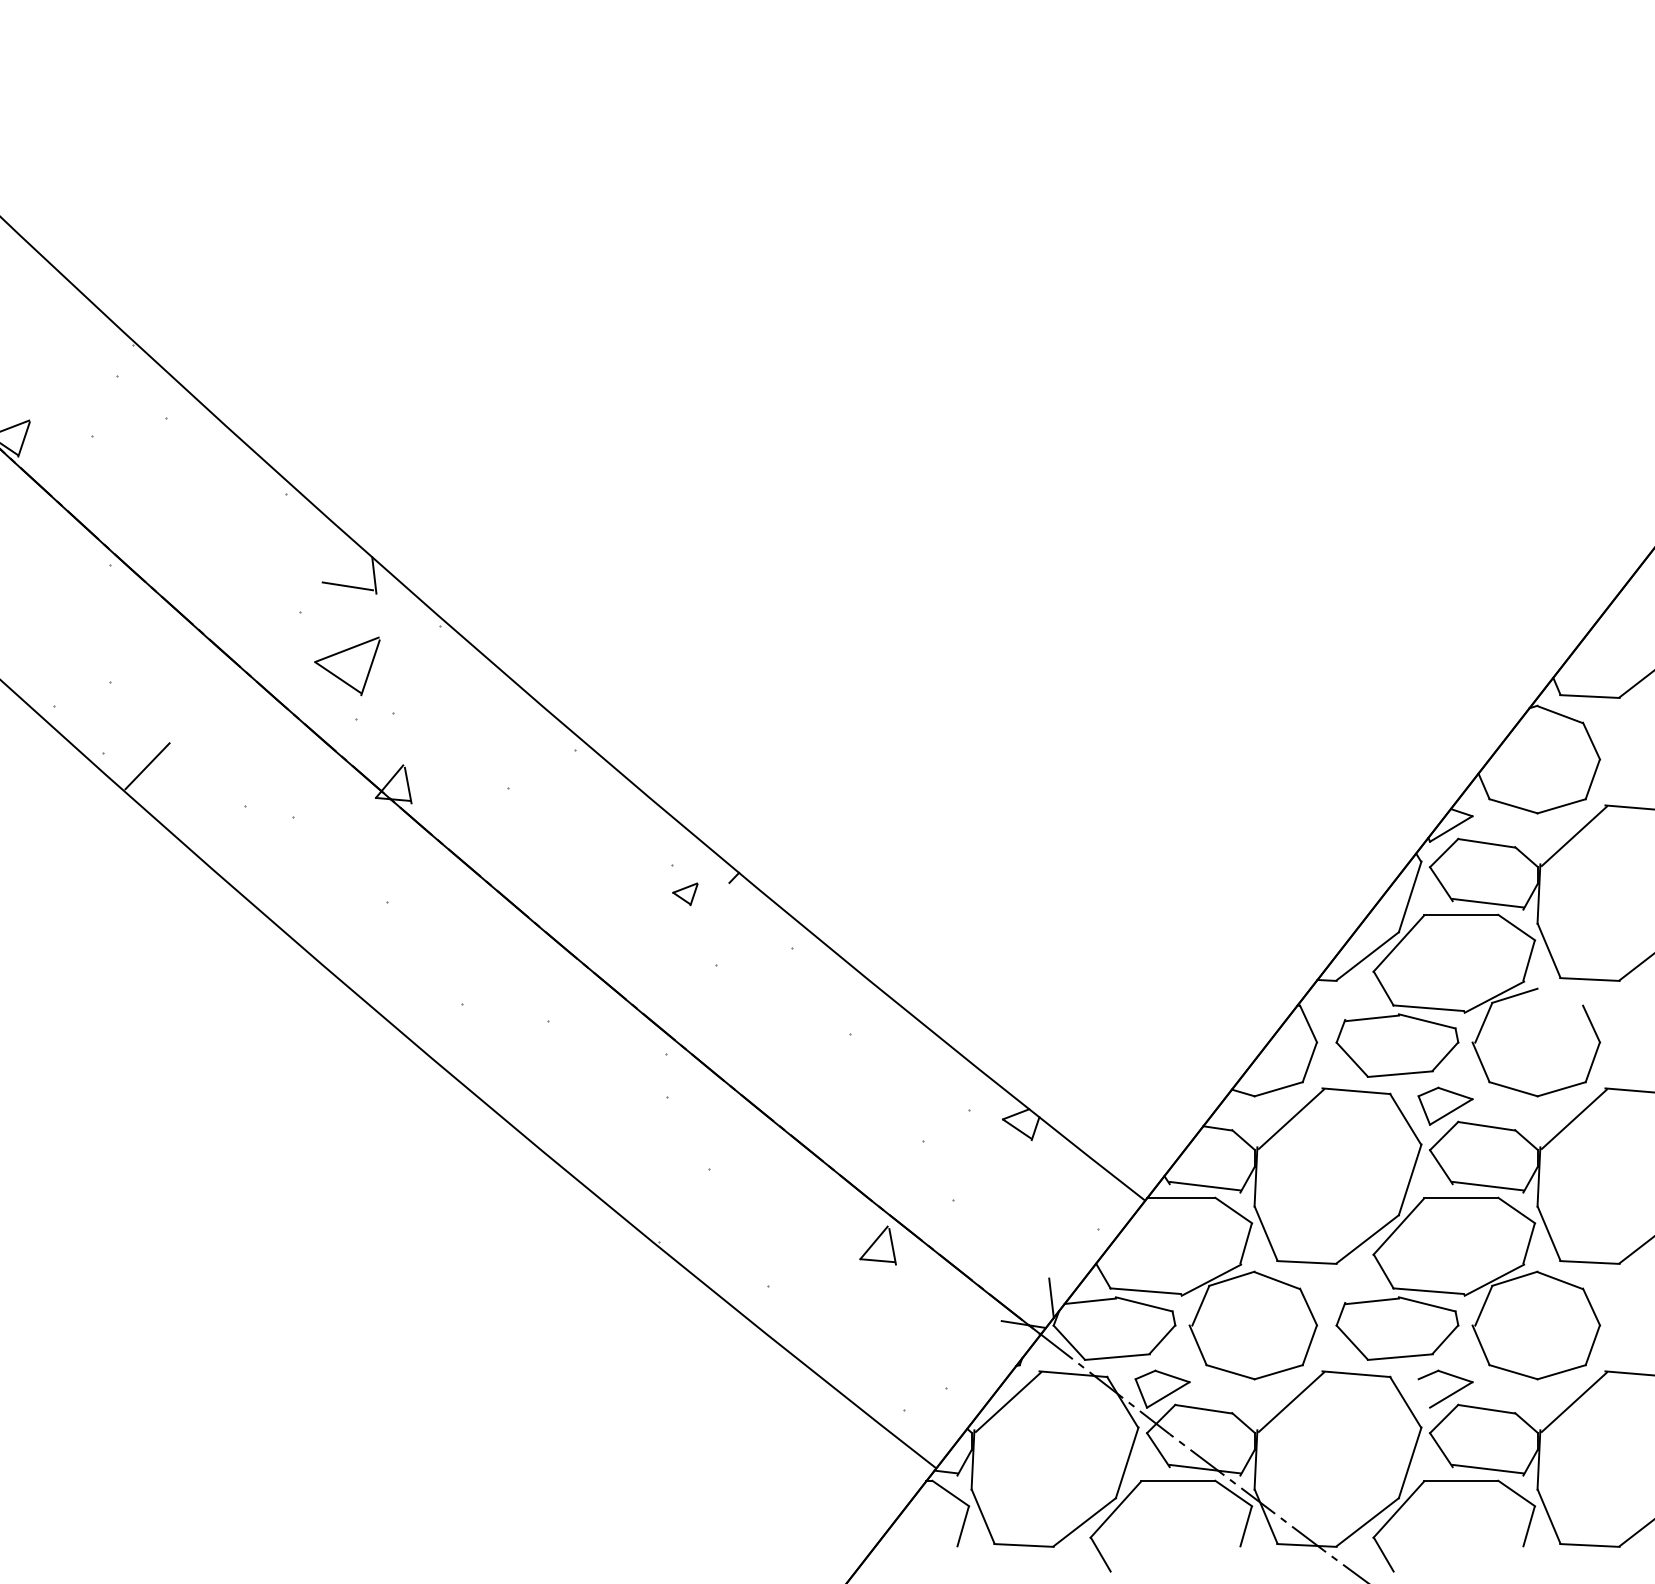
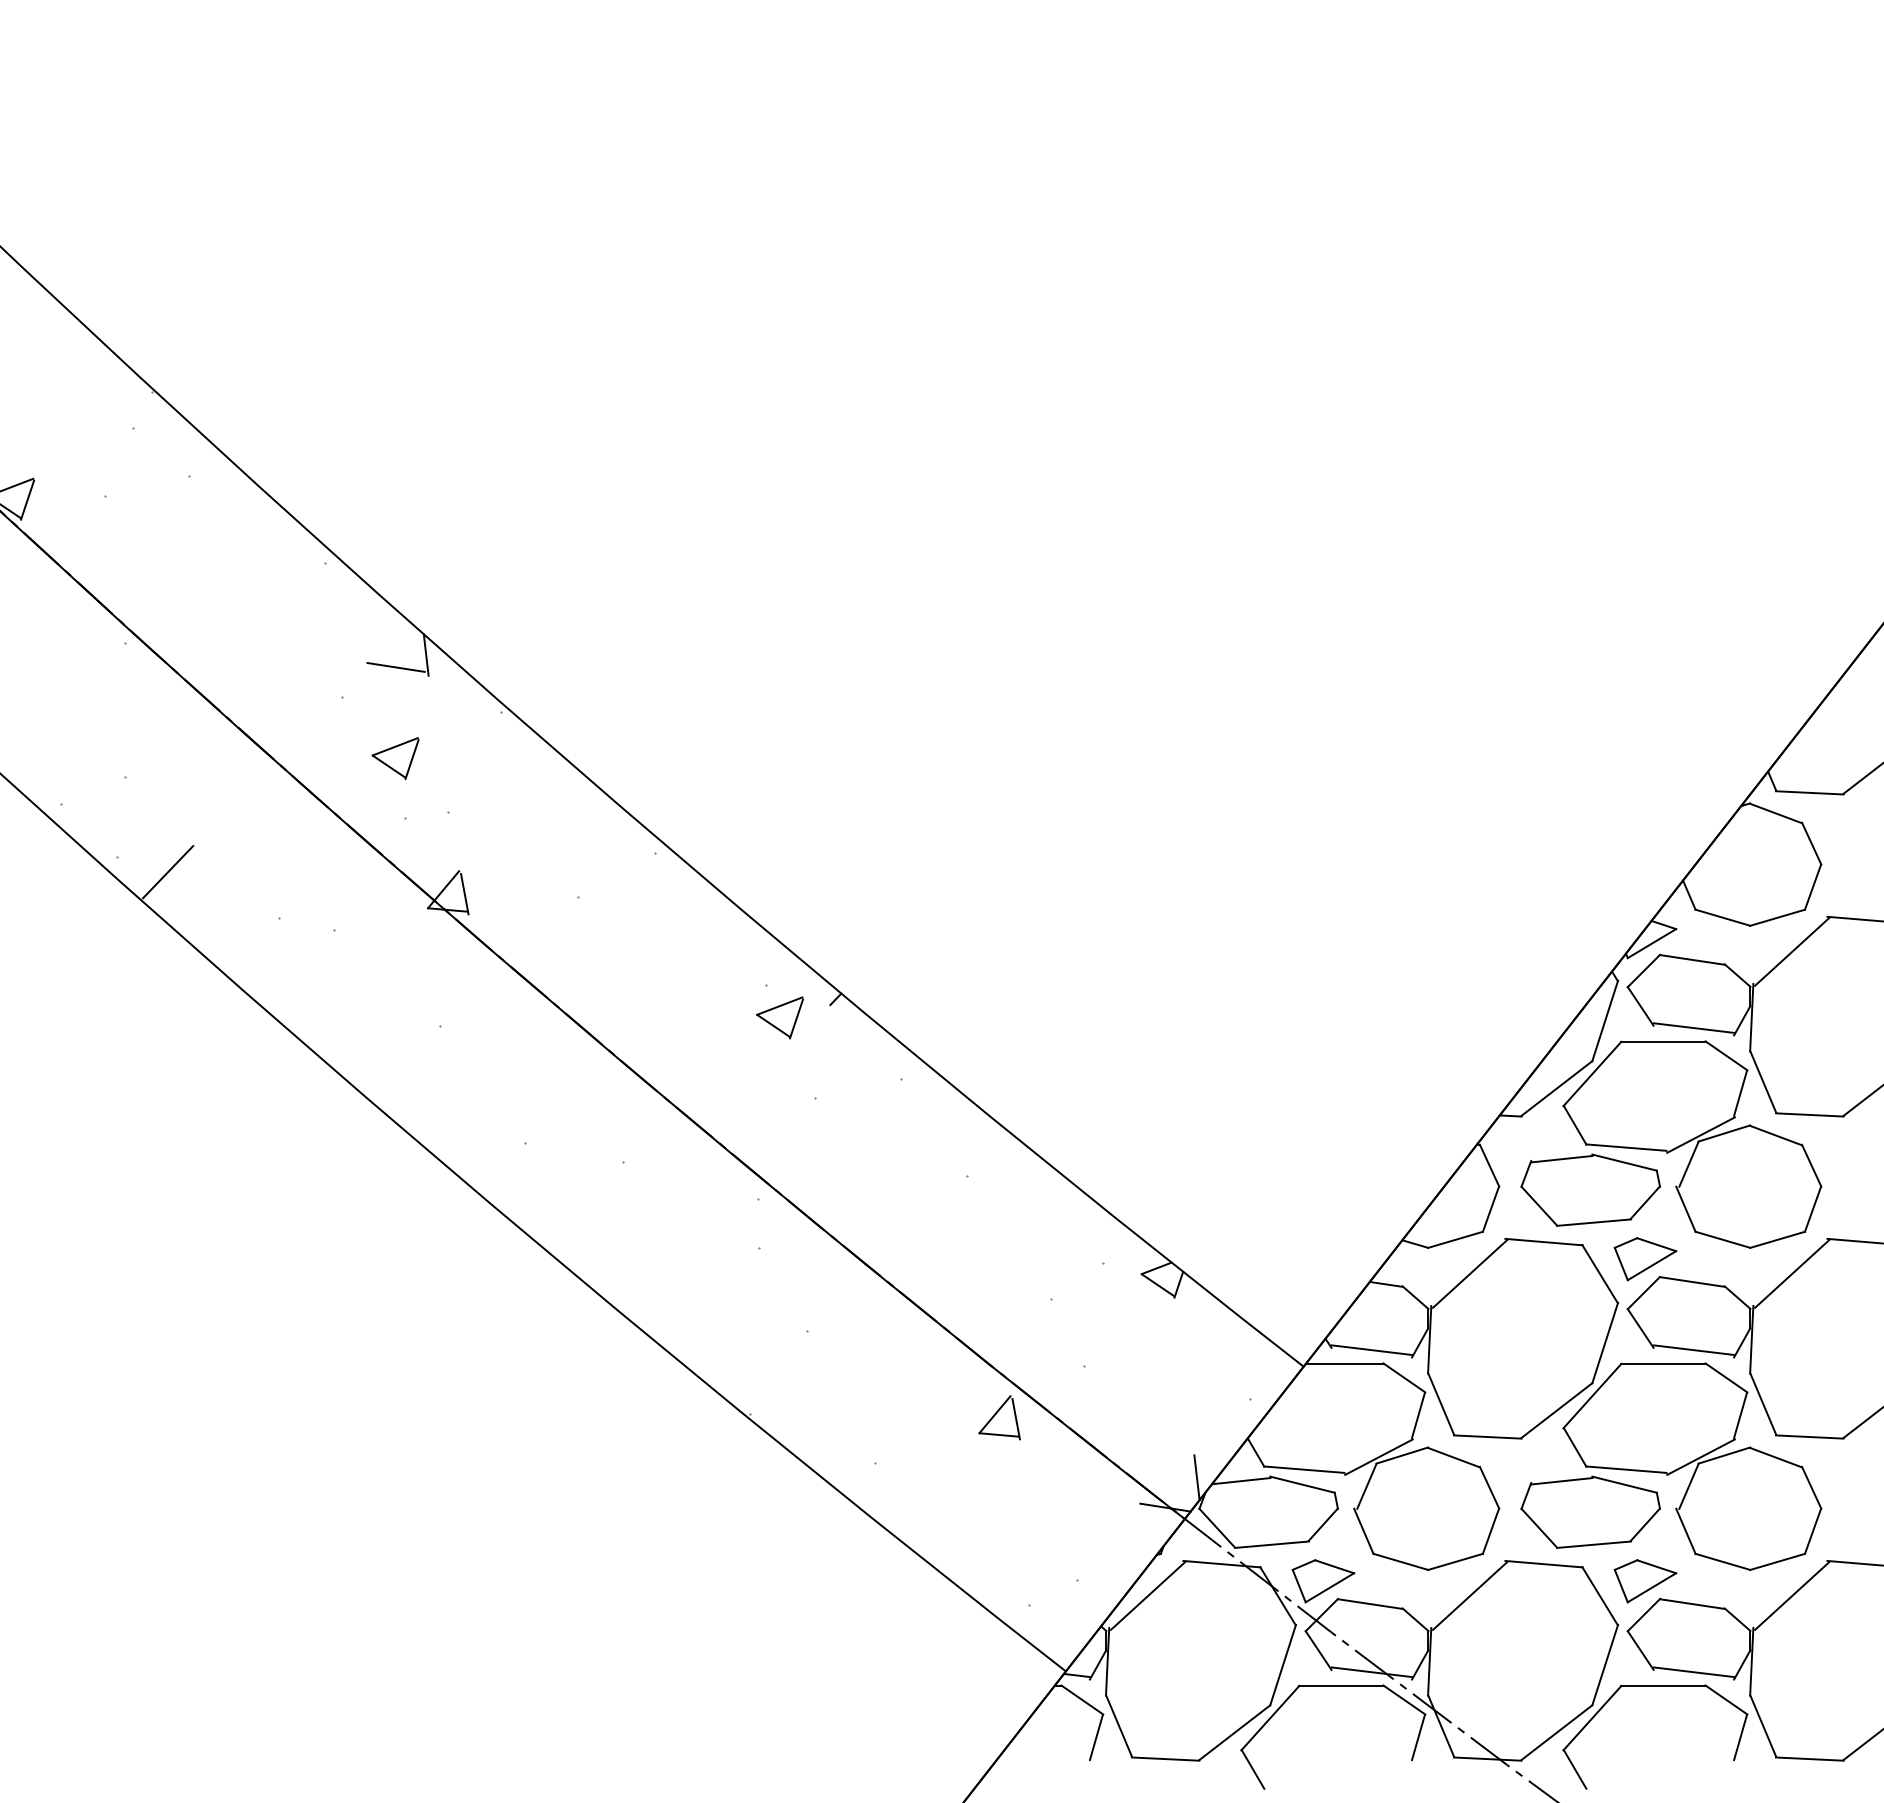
part: (347, 666) -> (395, 758), size x0.62
part: (685, 894) -> (780, 1018), size x1.67
line: (1559, 997) -> (1775, 1135), added
line: (1423, 1393) -> (1620, 1586), added

